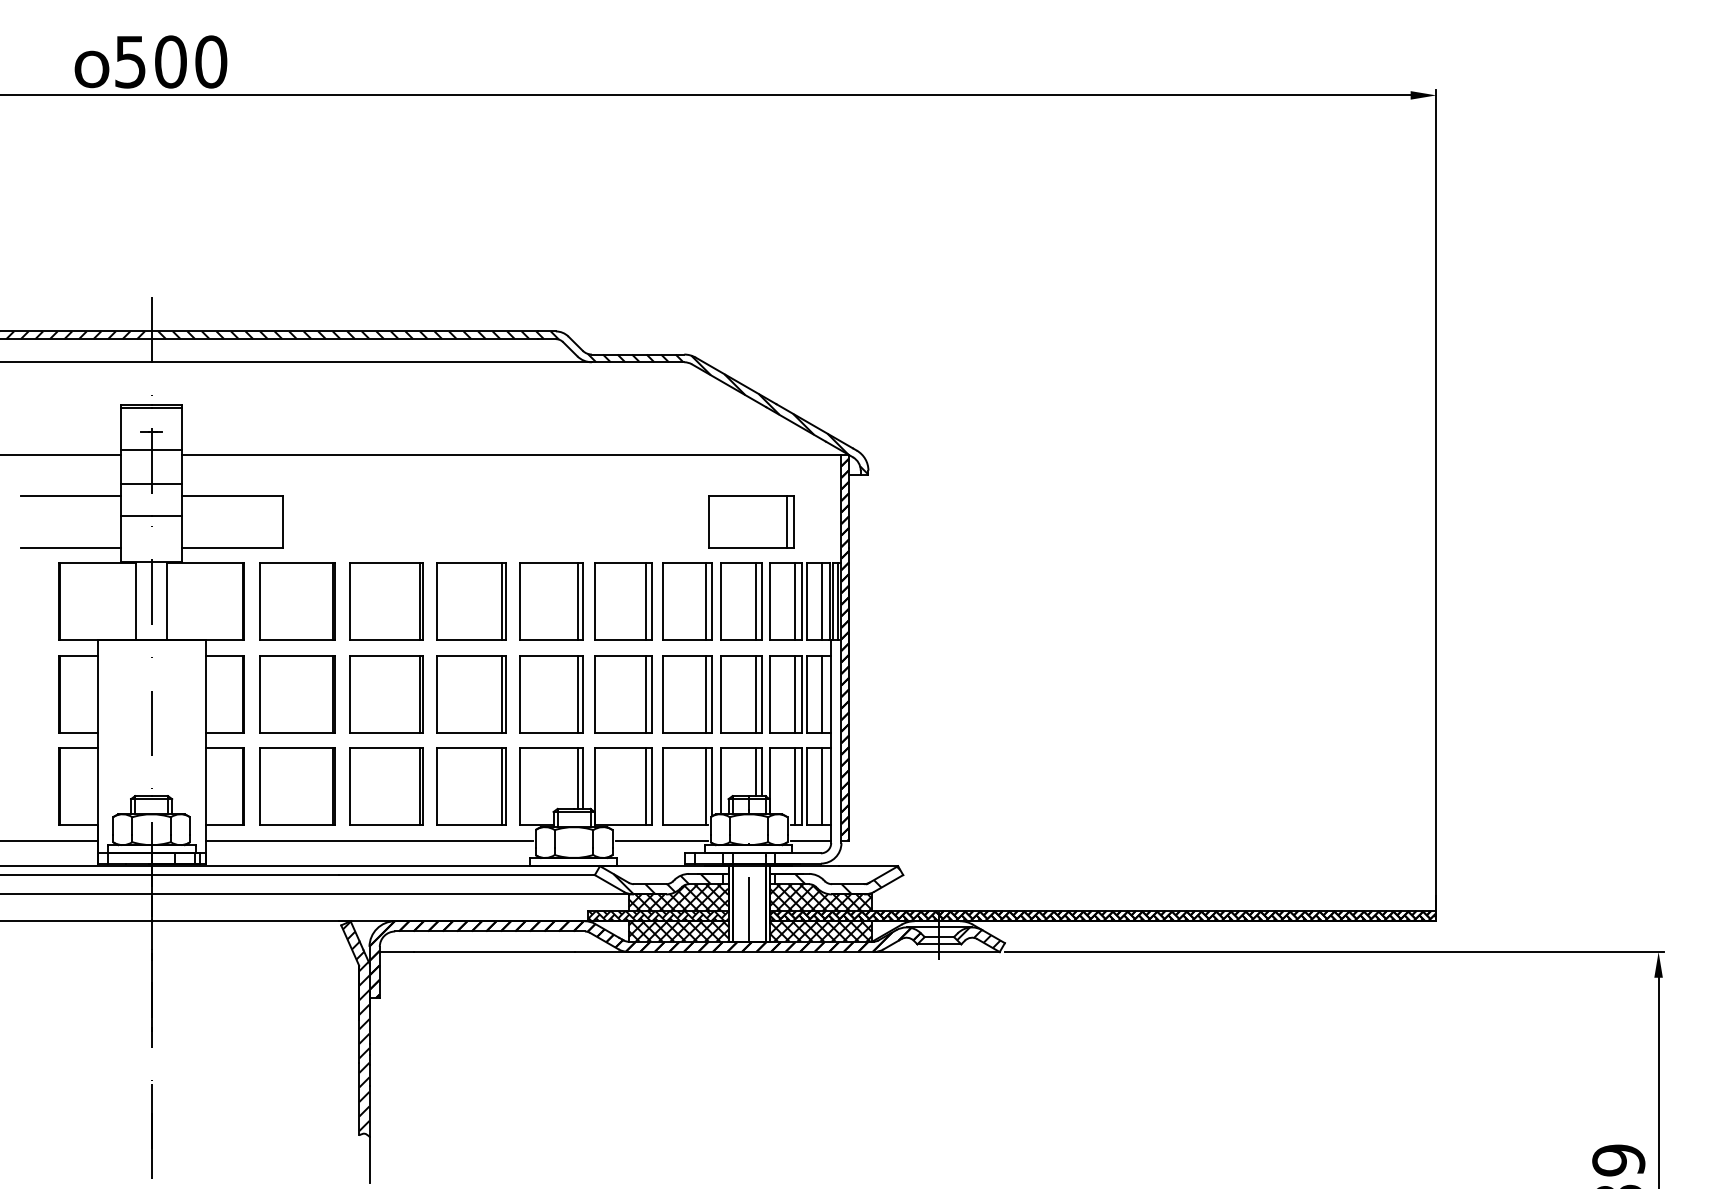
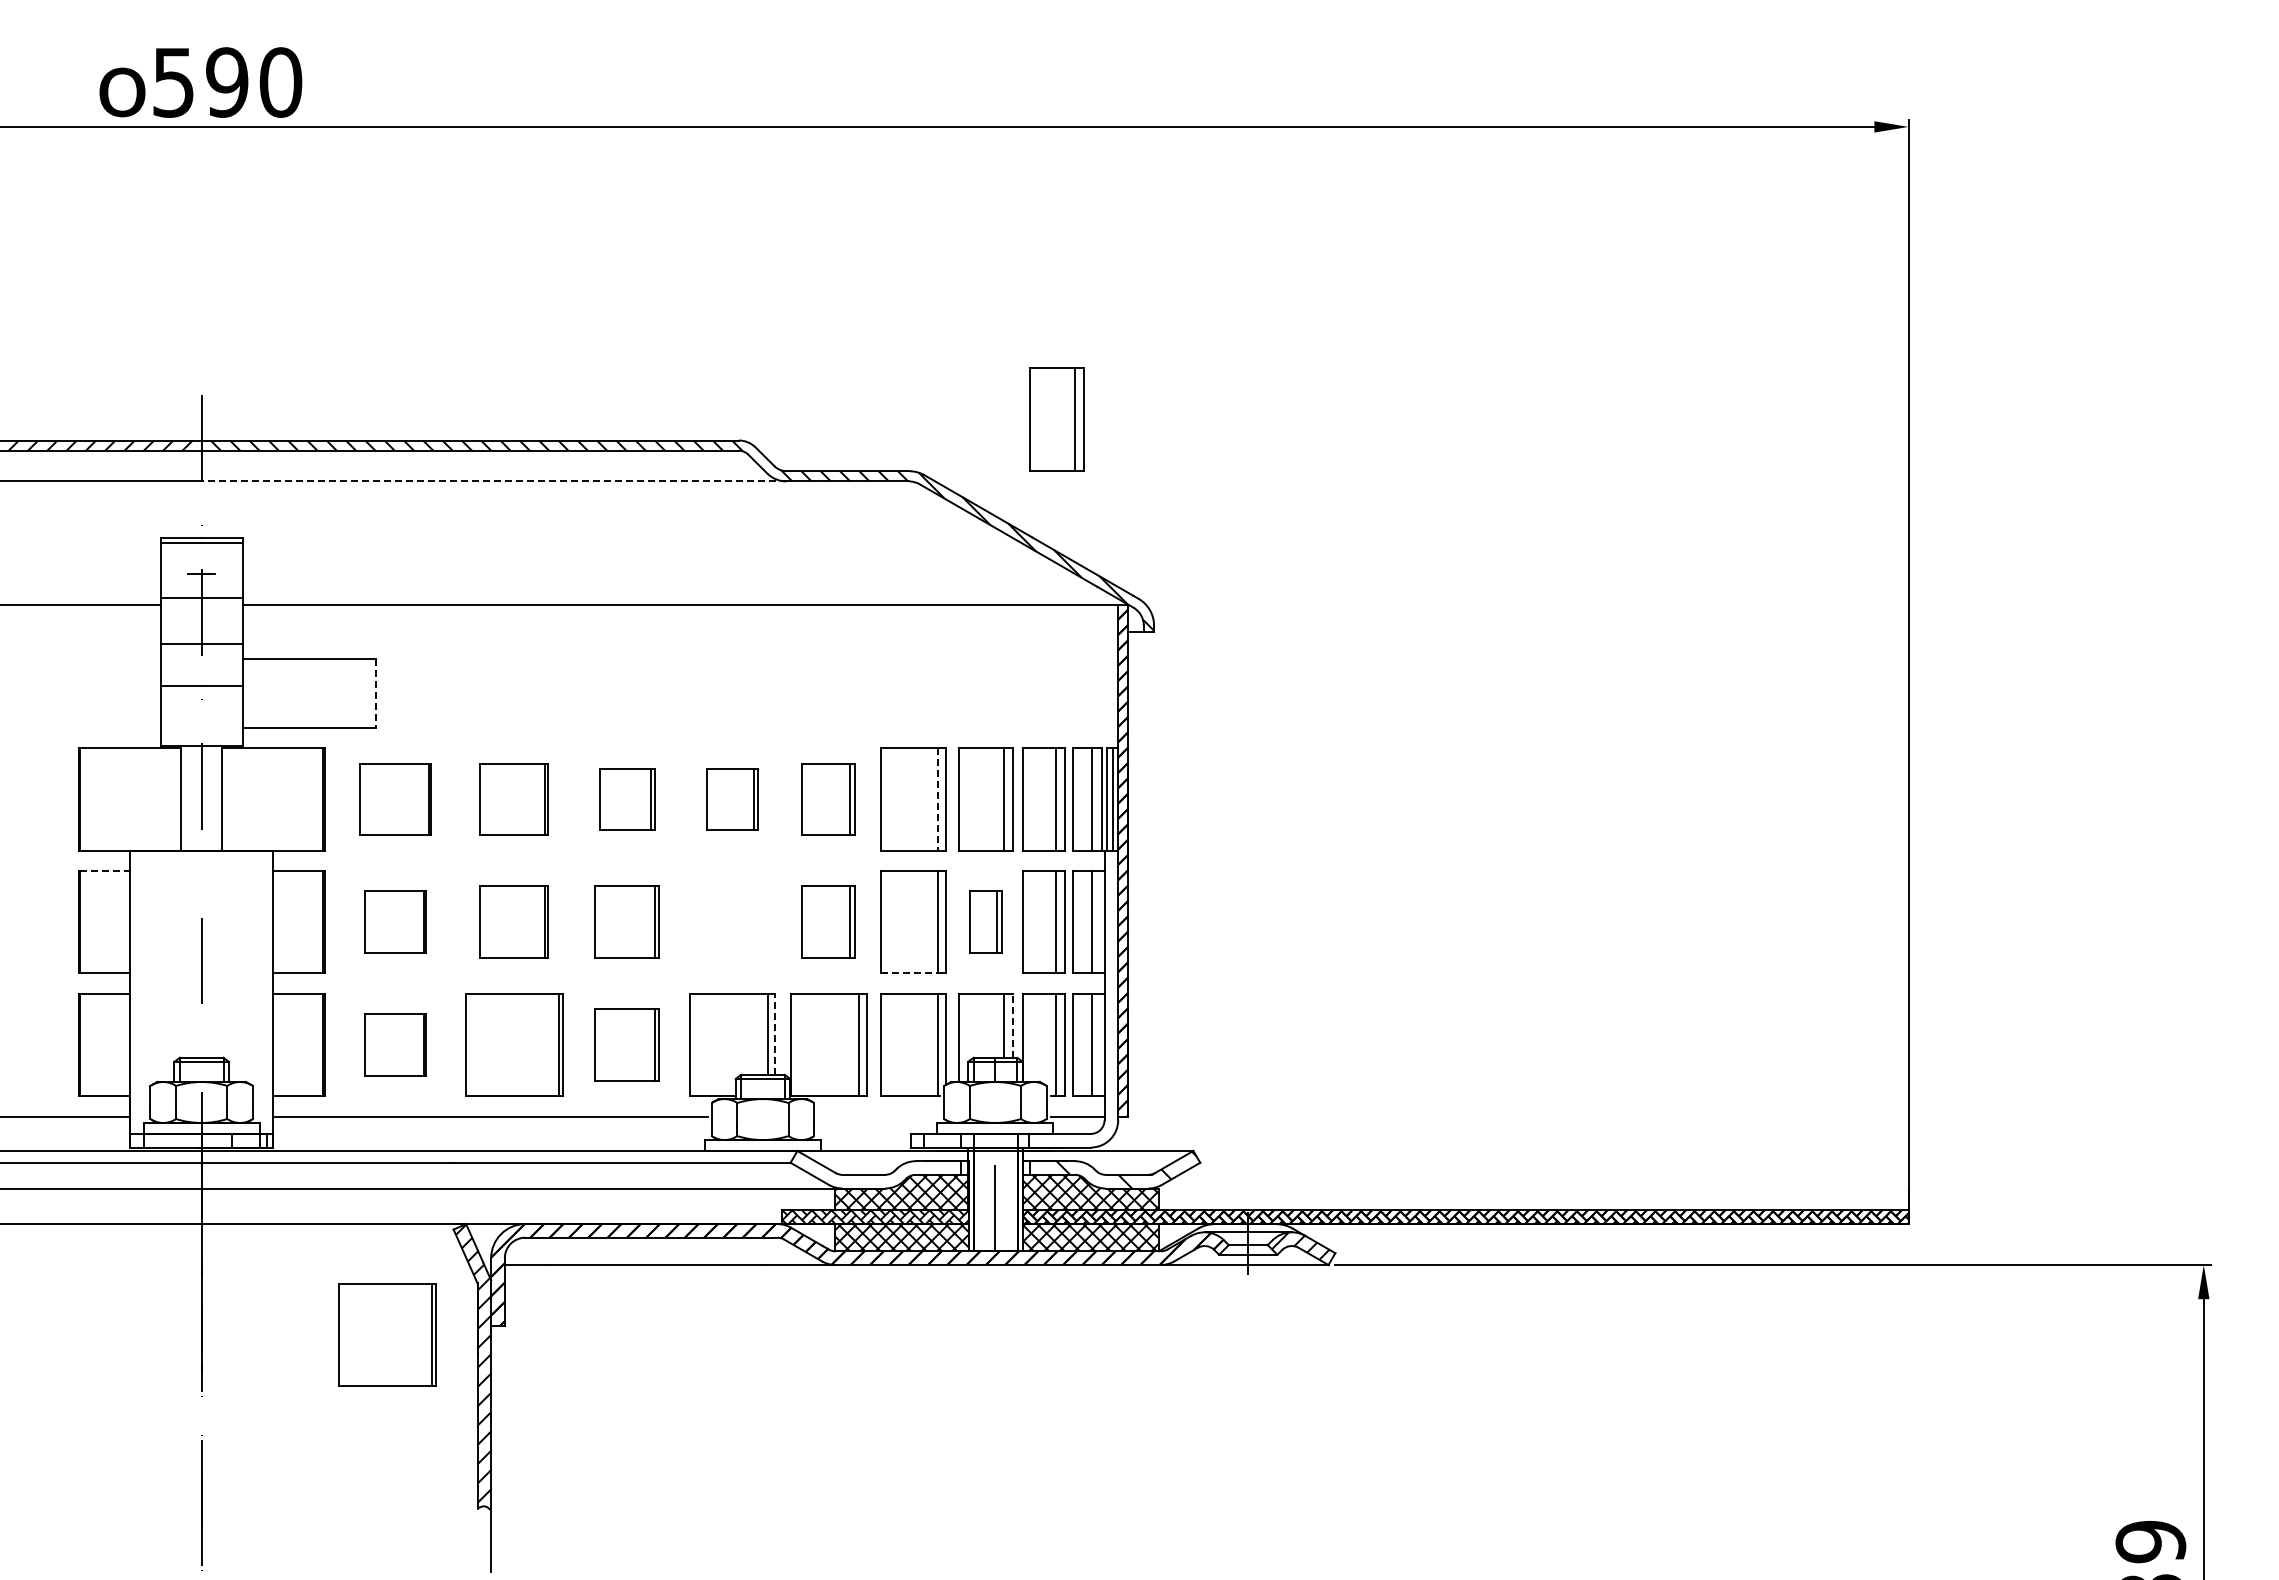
text: (171, 61) -> (227, 82), 500 -> 590
part: (795, 315) -> (1056, 419), added
line: (371, 362) -> (493, 481), solid -> dashed
line: (70, 496) -> (93, 659), removed
part: (751, 521) -> (998, 693), removed
line: (282, 522) -> (375, 694), solid -> dashed
line: (70, 547) -> (93, 727), removed
part: (297, 601) -> (395, 799), size x0.7
part: (387, 601) -> (514, 799), size x0.7
part: (471, 601) -> (626, 799), size x0.6
part: (551, 601) -> (732, 799), size x0.6
part: (623, 601) -> (828, 799), size x0.7
line: (706, 601) -> (938, 799), solid -> dashed
line: (79, 655) -> (105, 871), solid -> dashed
part: (297, 693) -> (395, 921), size x0.6
part: (387, 693) -> (514, 921), size x0.7
part: (471, 693) -> (626, 921), size x0.7
part: (551, 693) -> (732, 921), removed
part: (623, 693) -> (828, 921), size x0.7
part: (741, 693) -> (985, 921), size x0.6
line: (684, 732) -> (909, 973), solid -> dashed
line: (762, 771) -> (1013, 1025), solid -> dashed
line: (582, 777) -> (774, 1033), solid -> dashed
part: (297, 786) -> (395, 1044), size x0.6
part: (471, 786) -> (626, 1044), size x0.7
line: (661, 840) -> (879, 1116), removed
hatch: (668, 883) -> (888, 1174), removed
part: (291, 1004) -> (387, 1334), added

